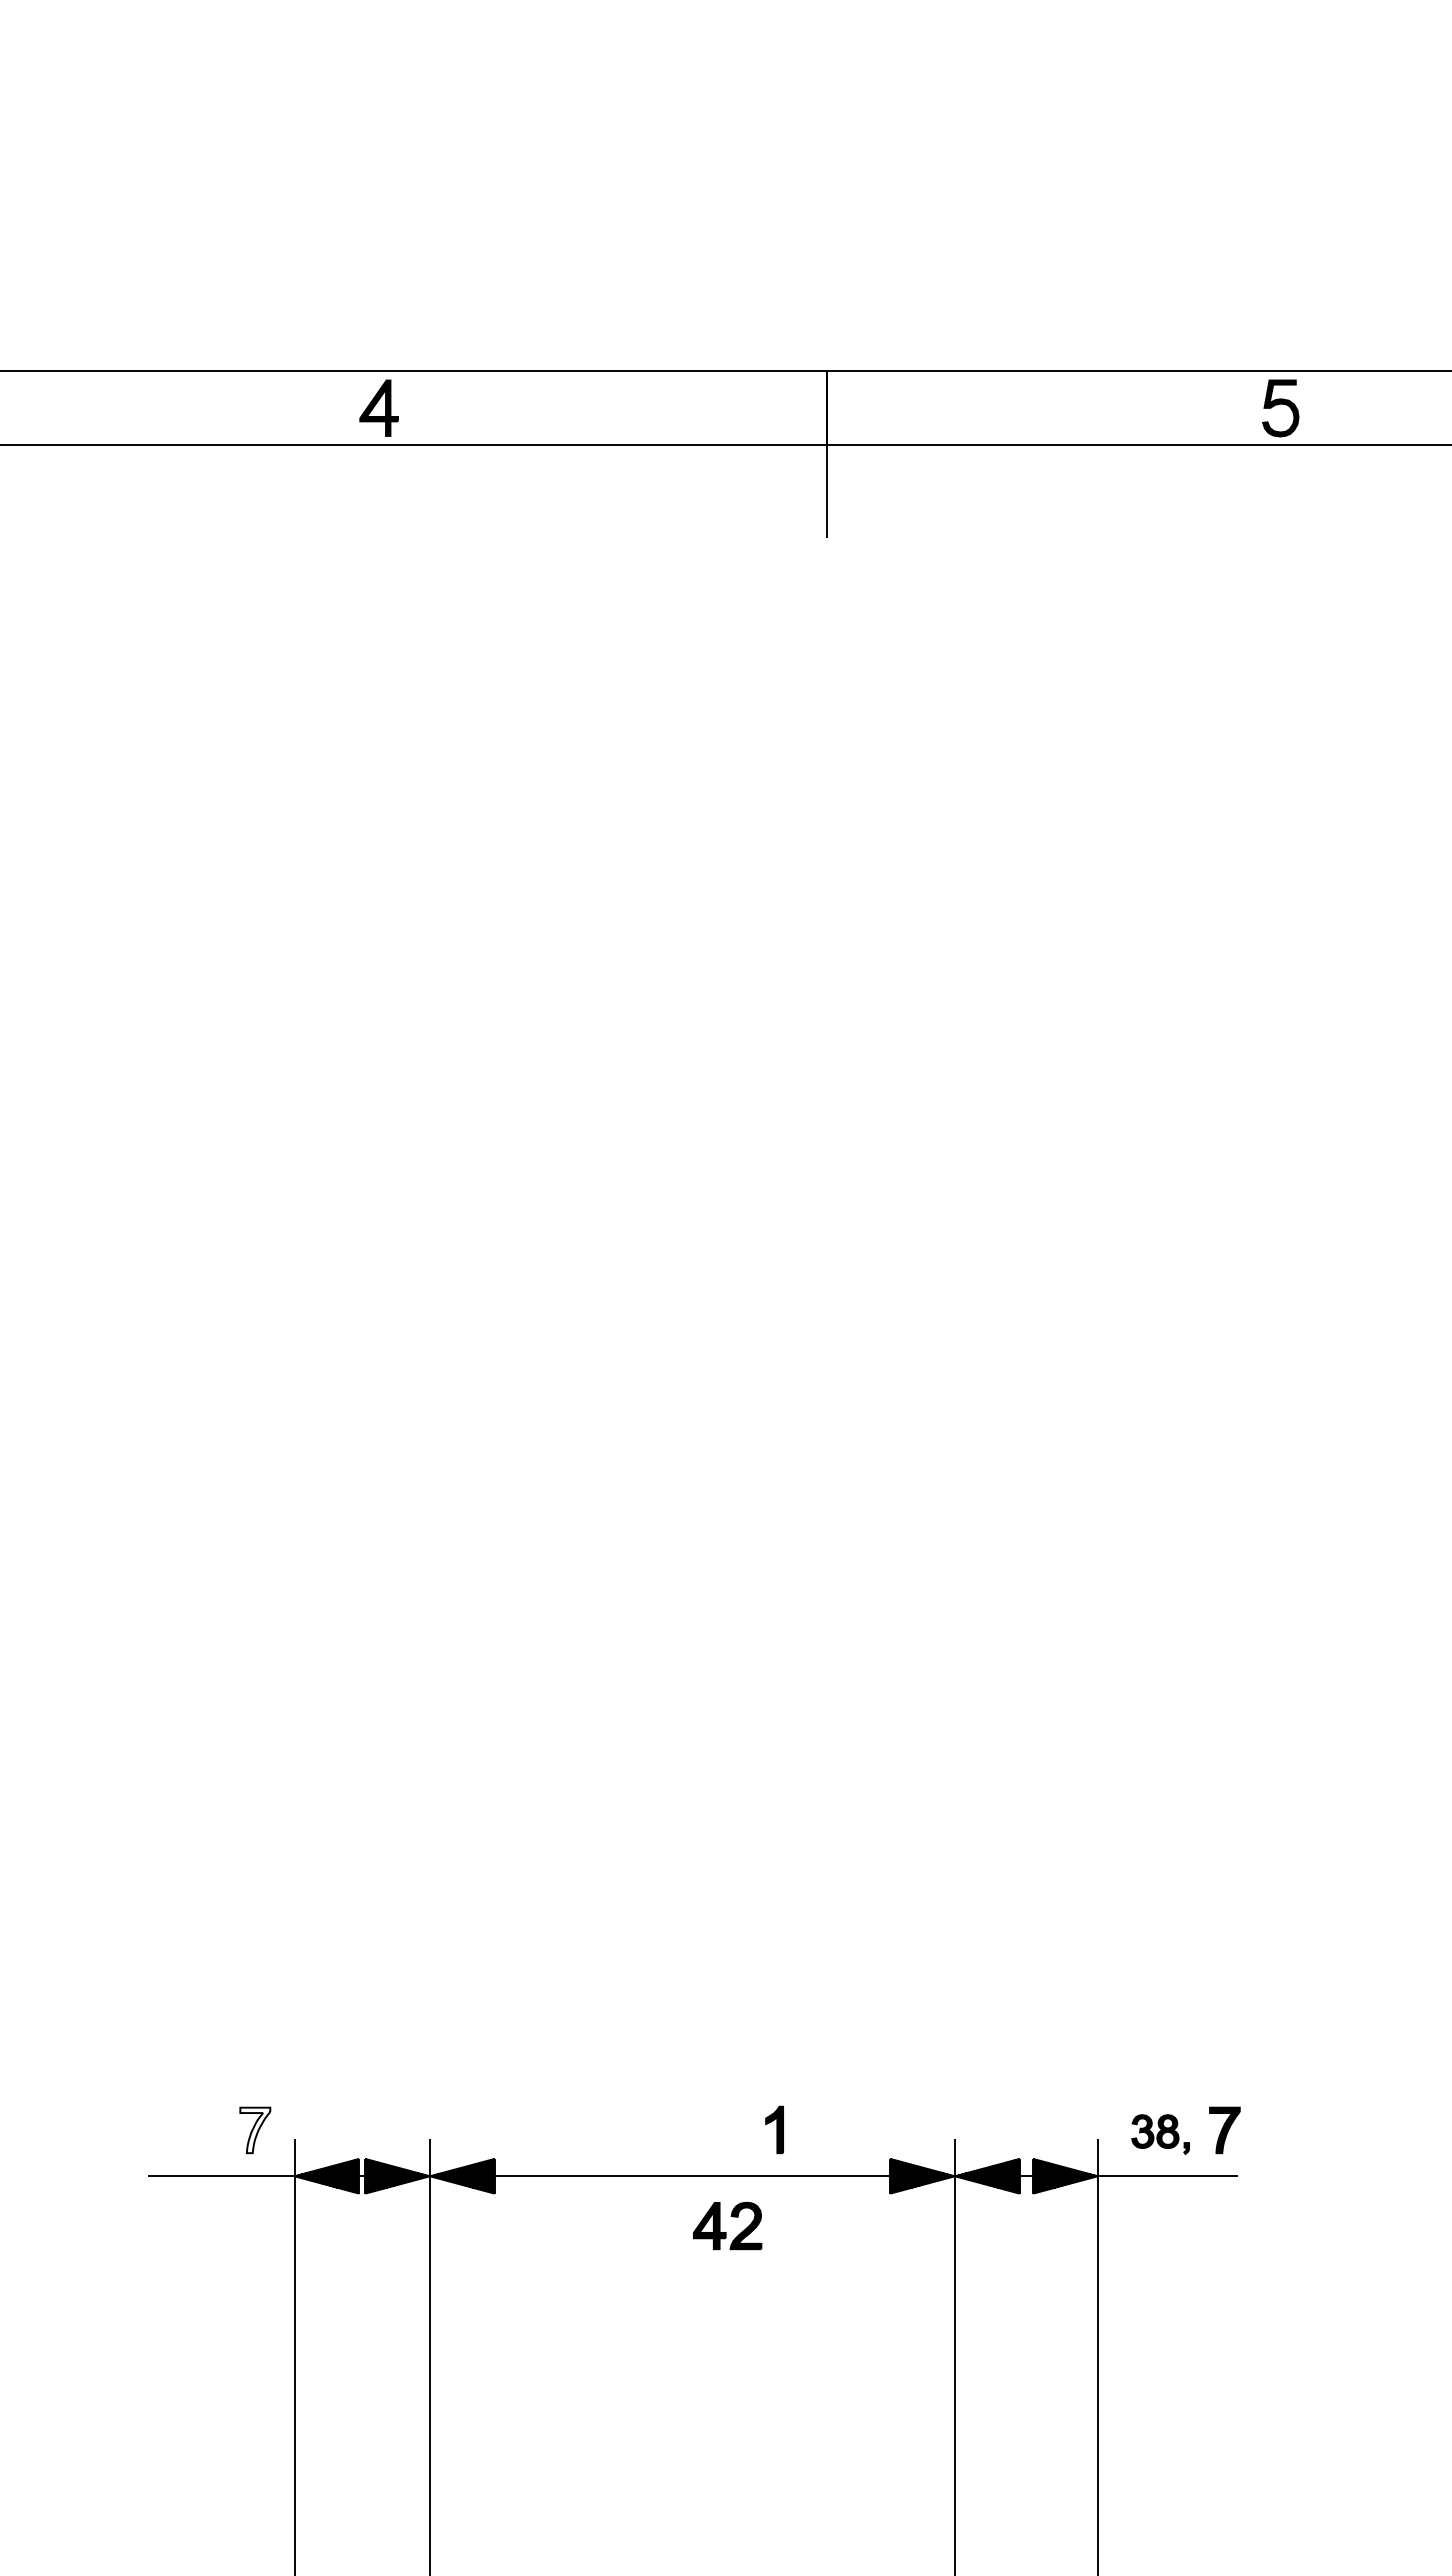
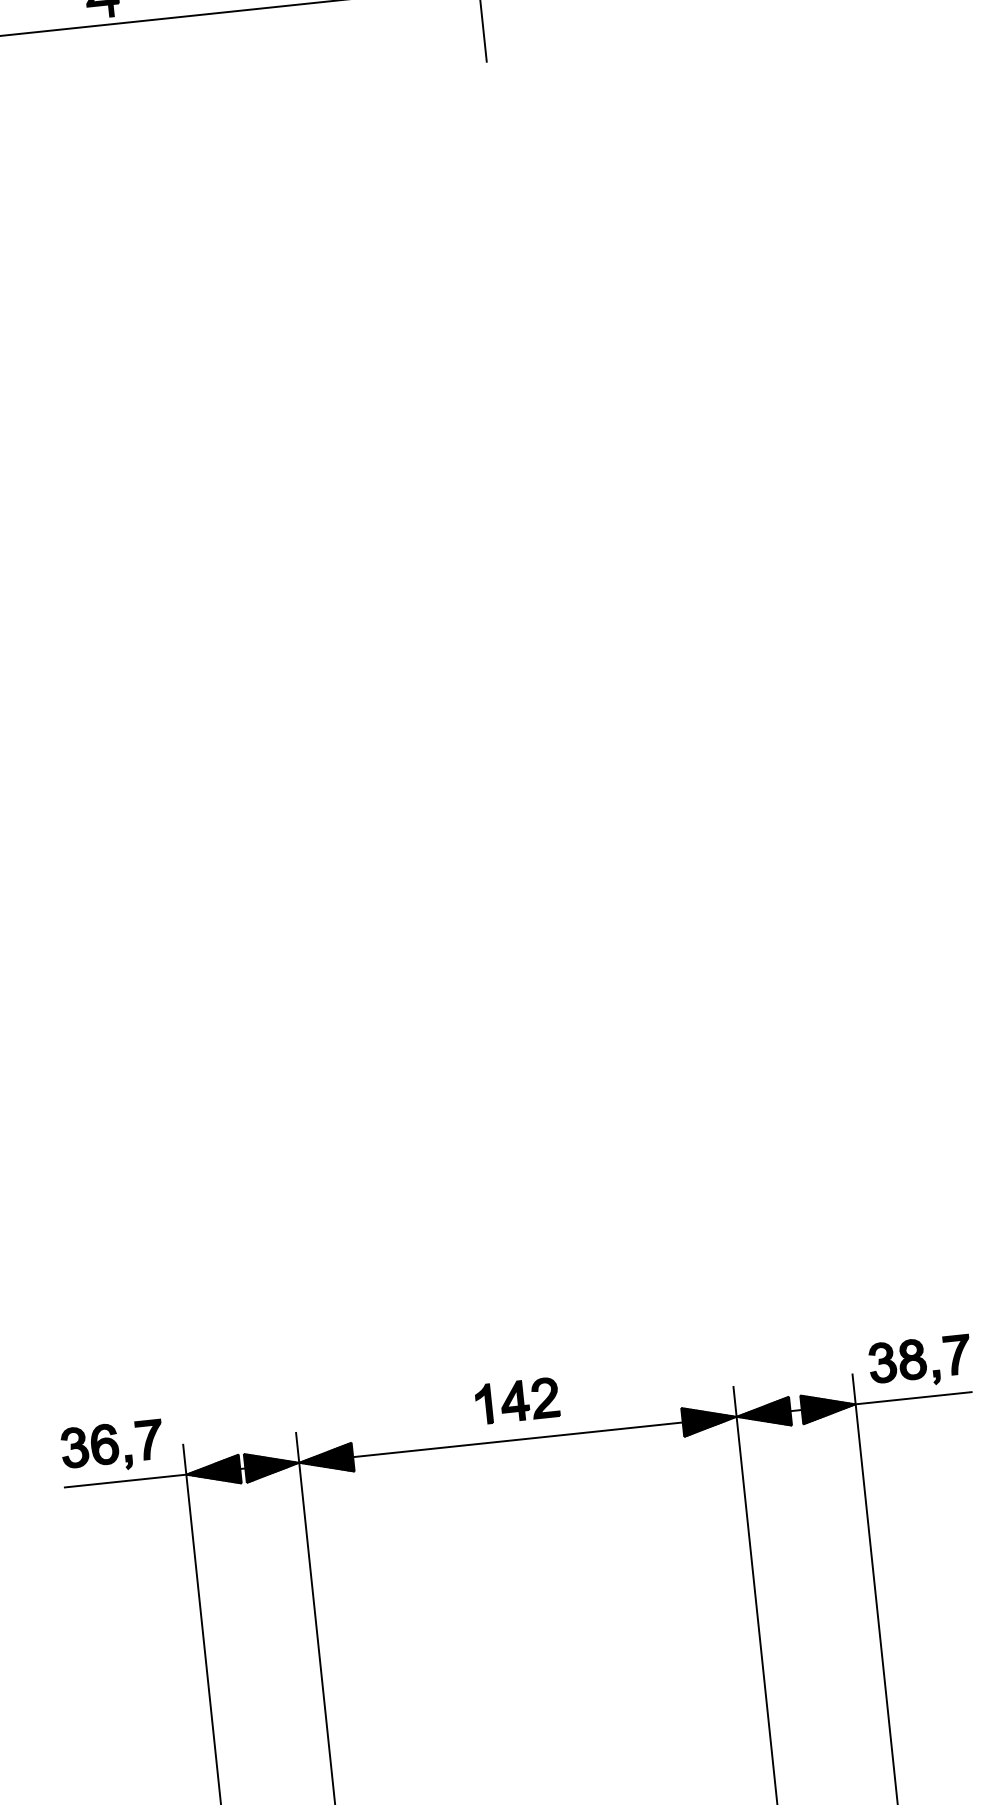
part: (774, 2129) -> (483, 1404), moved
fill: (255, 2130) -> (149, 1439), added
part: (190, 2134) -> (96, 1448), added
part: (1160, 2134) -> (904, 1364), size x1.43
part: (720, 2225) -> (523, 1399), moved

